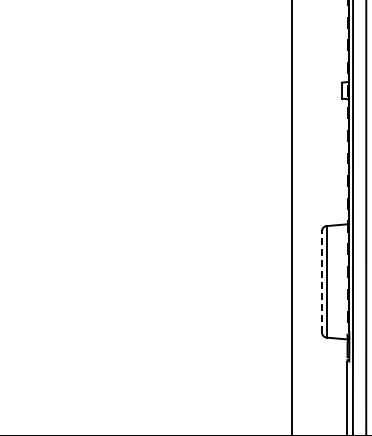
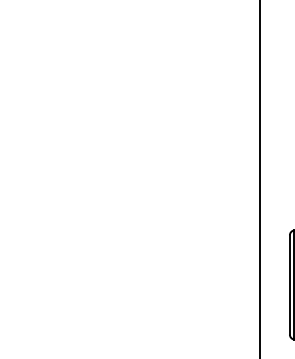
line: (322, 281) -> (290, 284), dashed -> solid

